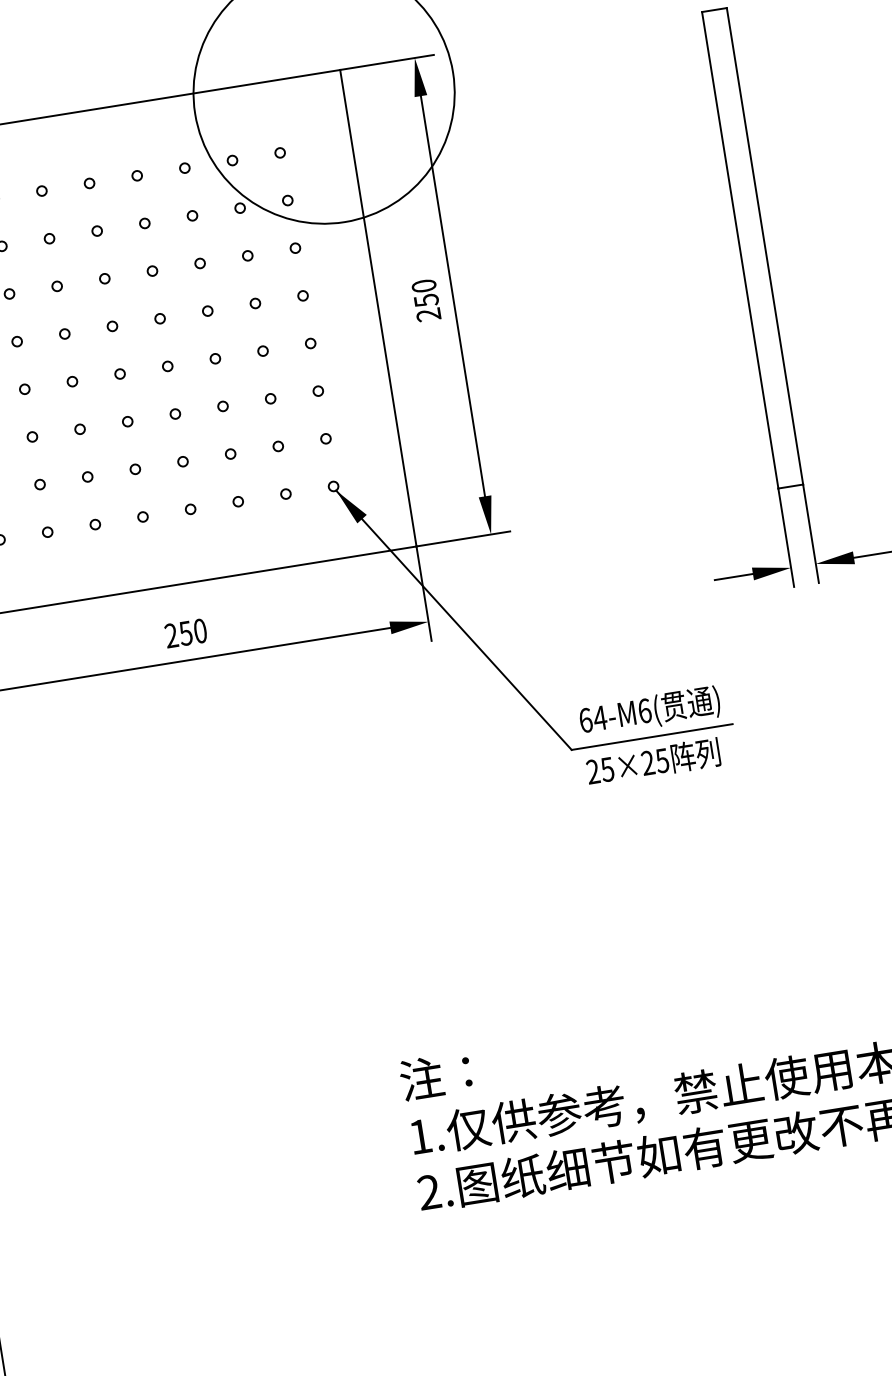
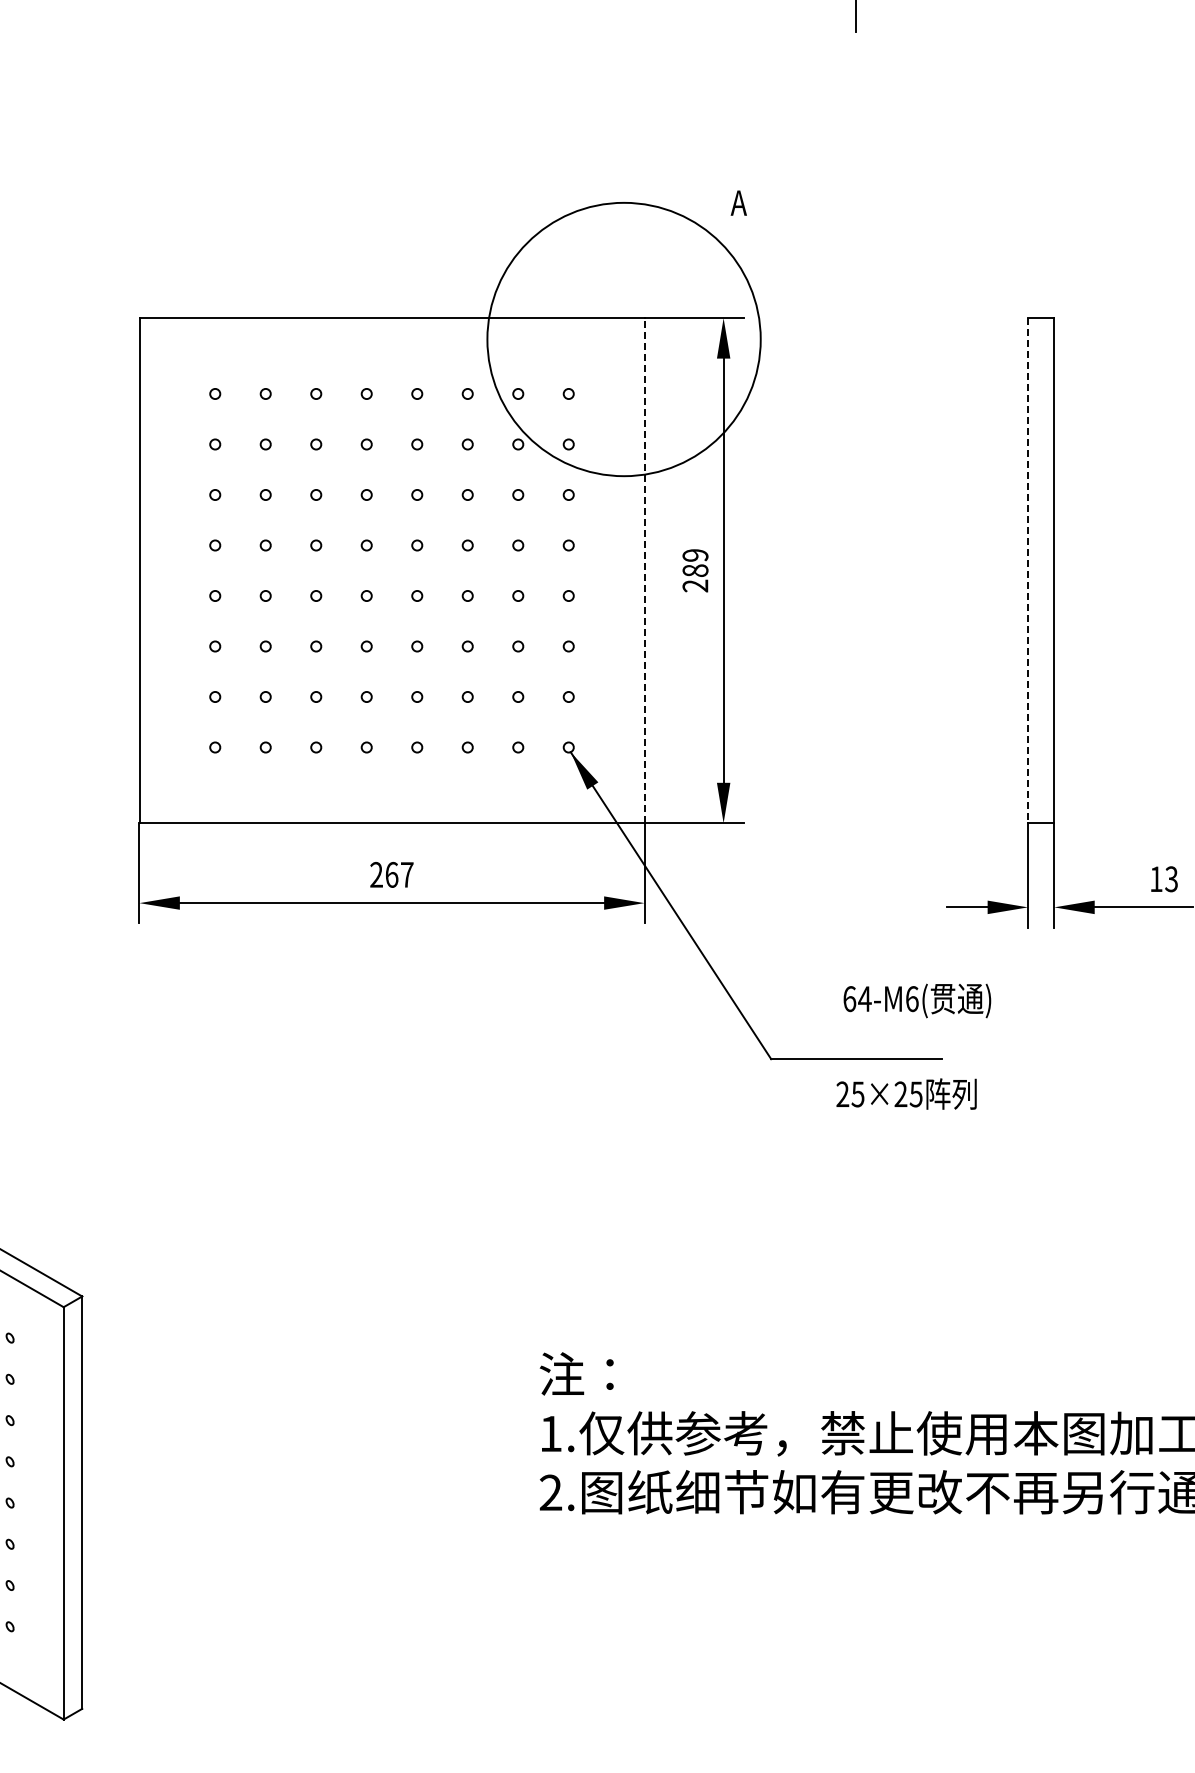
line: (740, 249) -> (1028, 570), solid -> dashed
text: (425, 293) -> (695, 563), 250 -> 289
line: (378, 308) -> (644, 570), solid -> dashed
text: (193, 631) -> (399, 874), 250 -> 267
text: (650, 711) -> (917, 1000), moved
text: (653, 761) -> (906, 1093), moved

